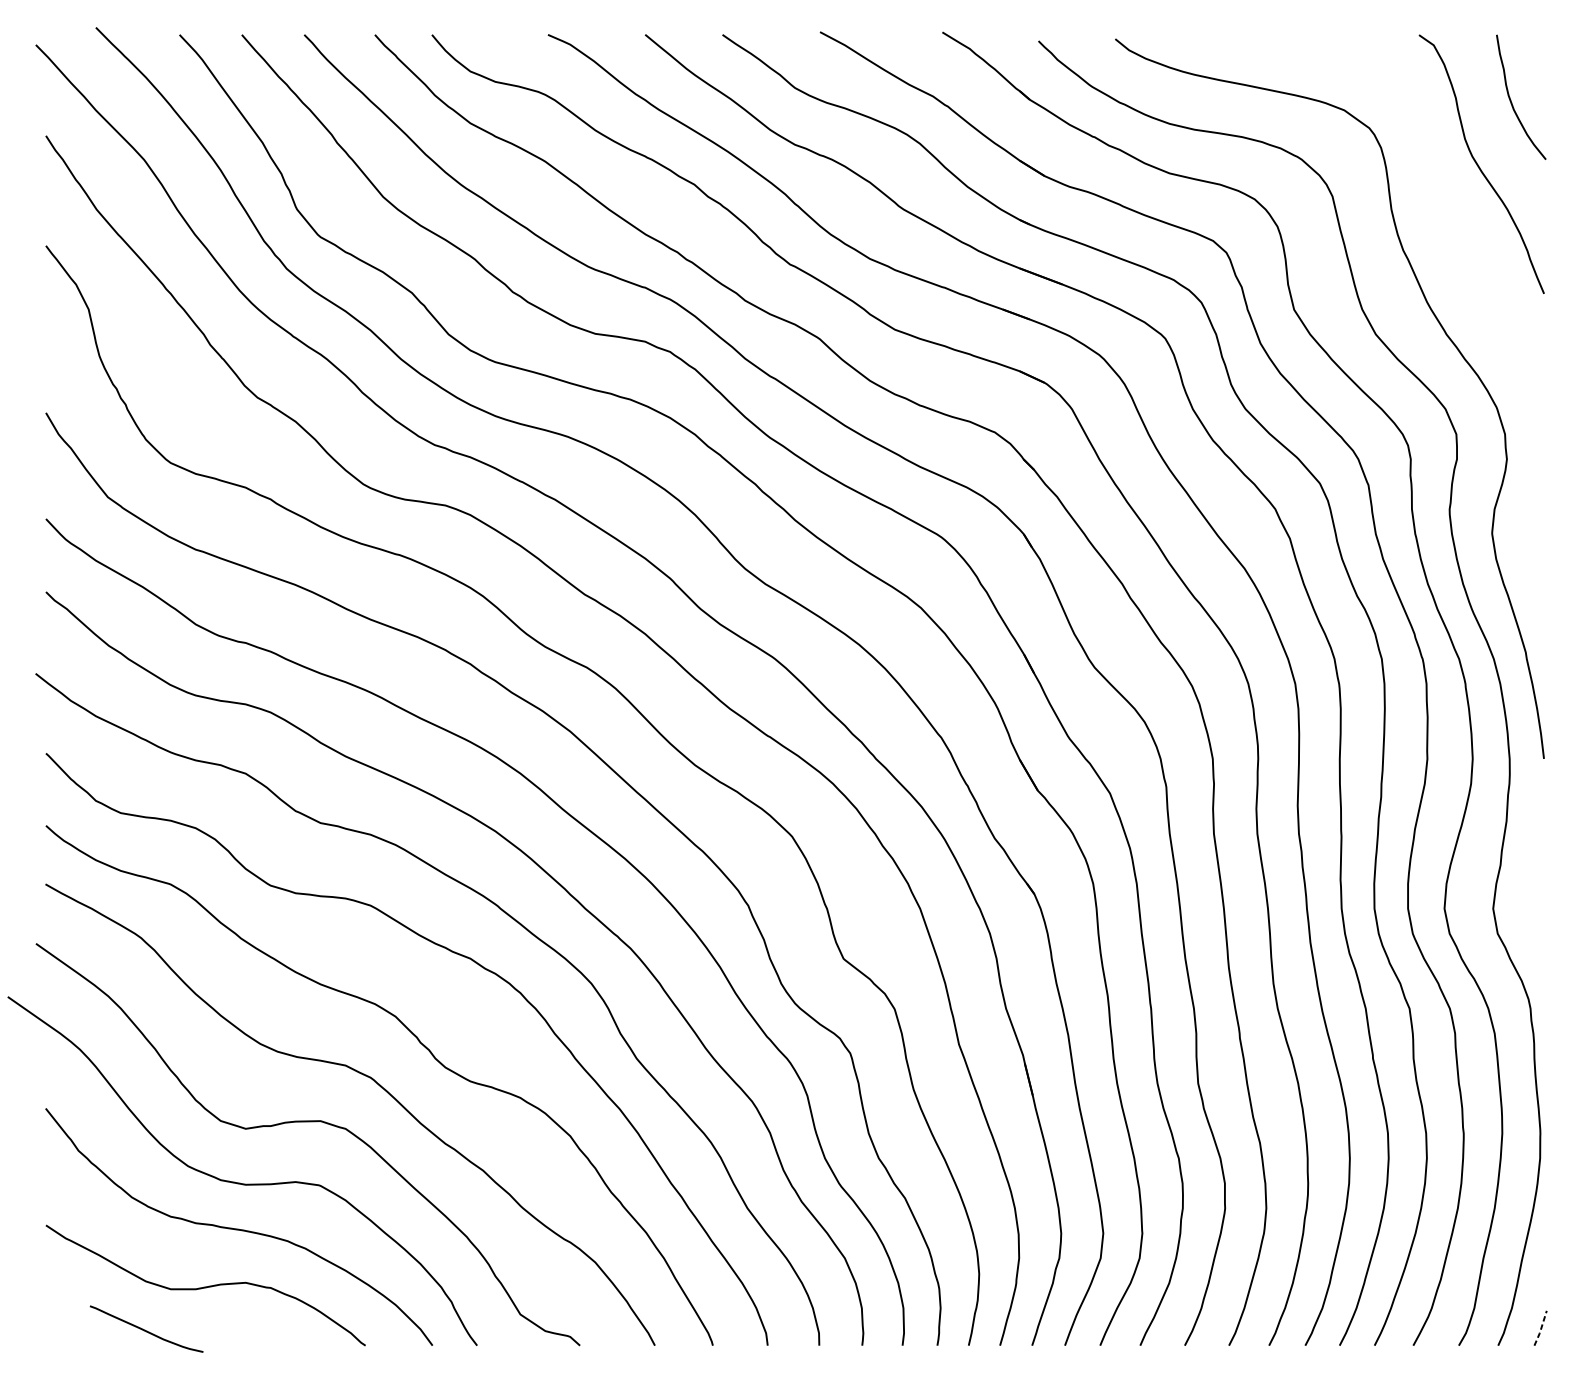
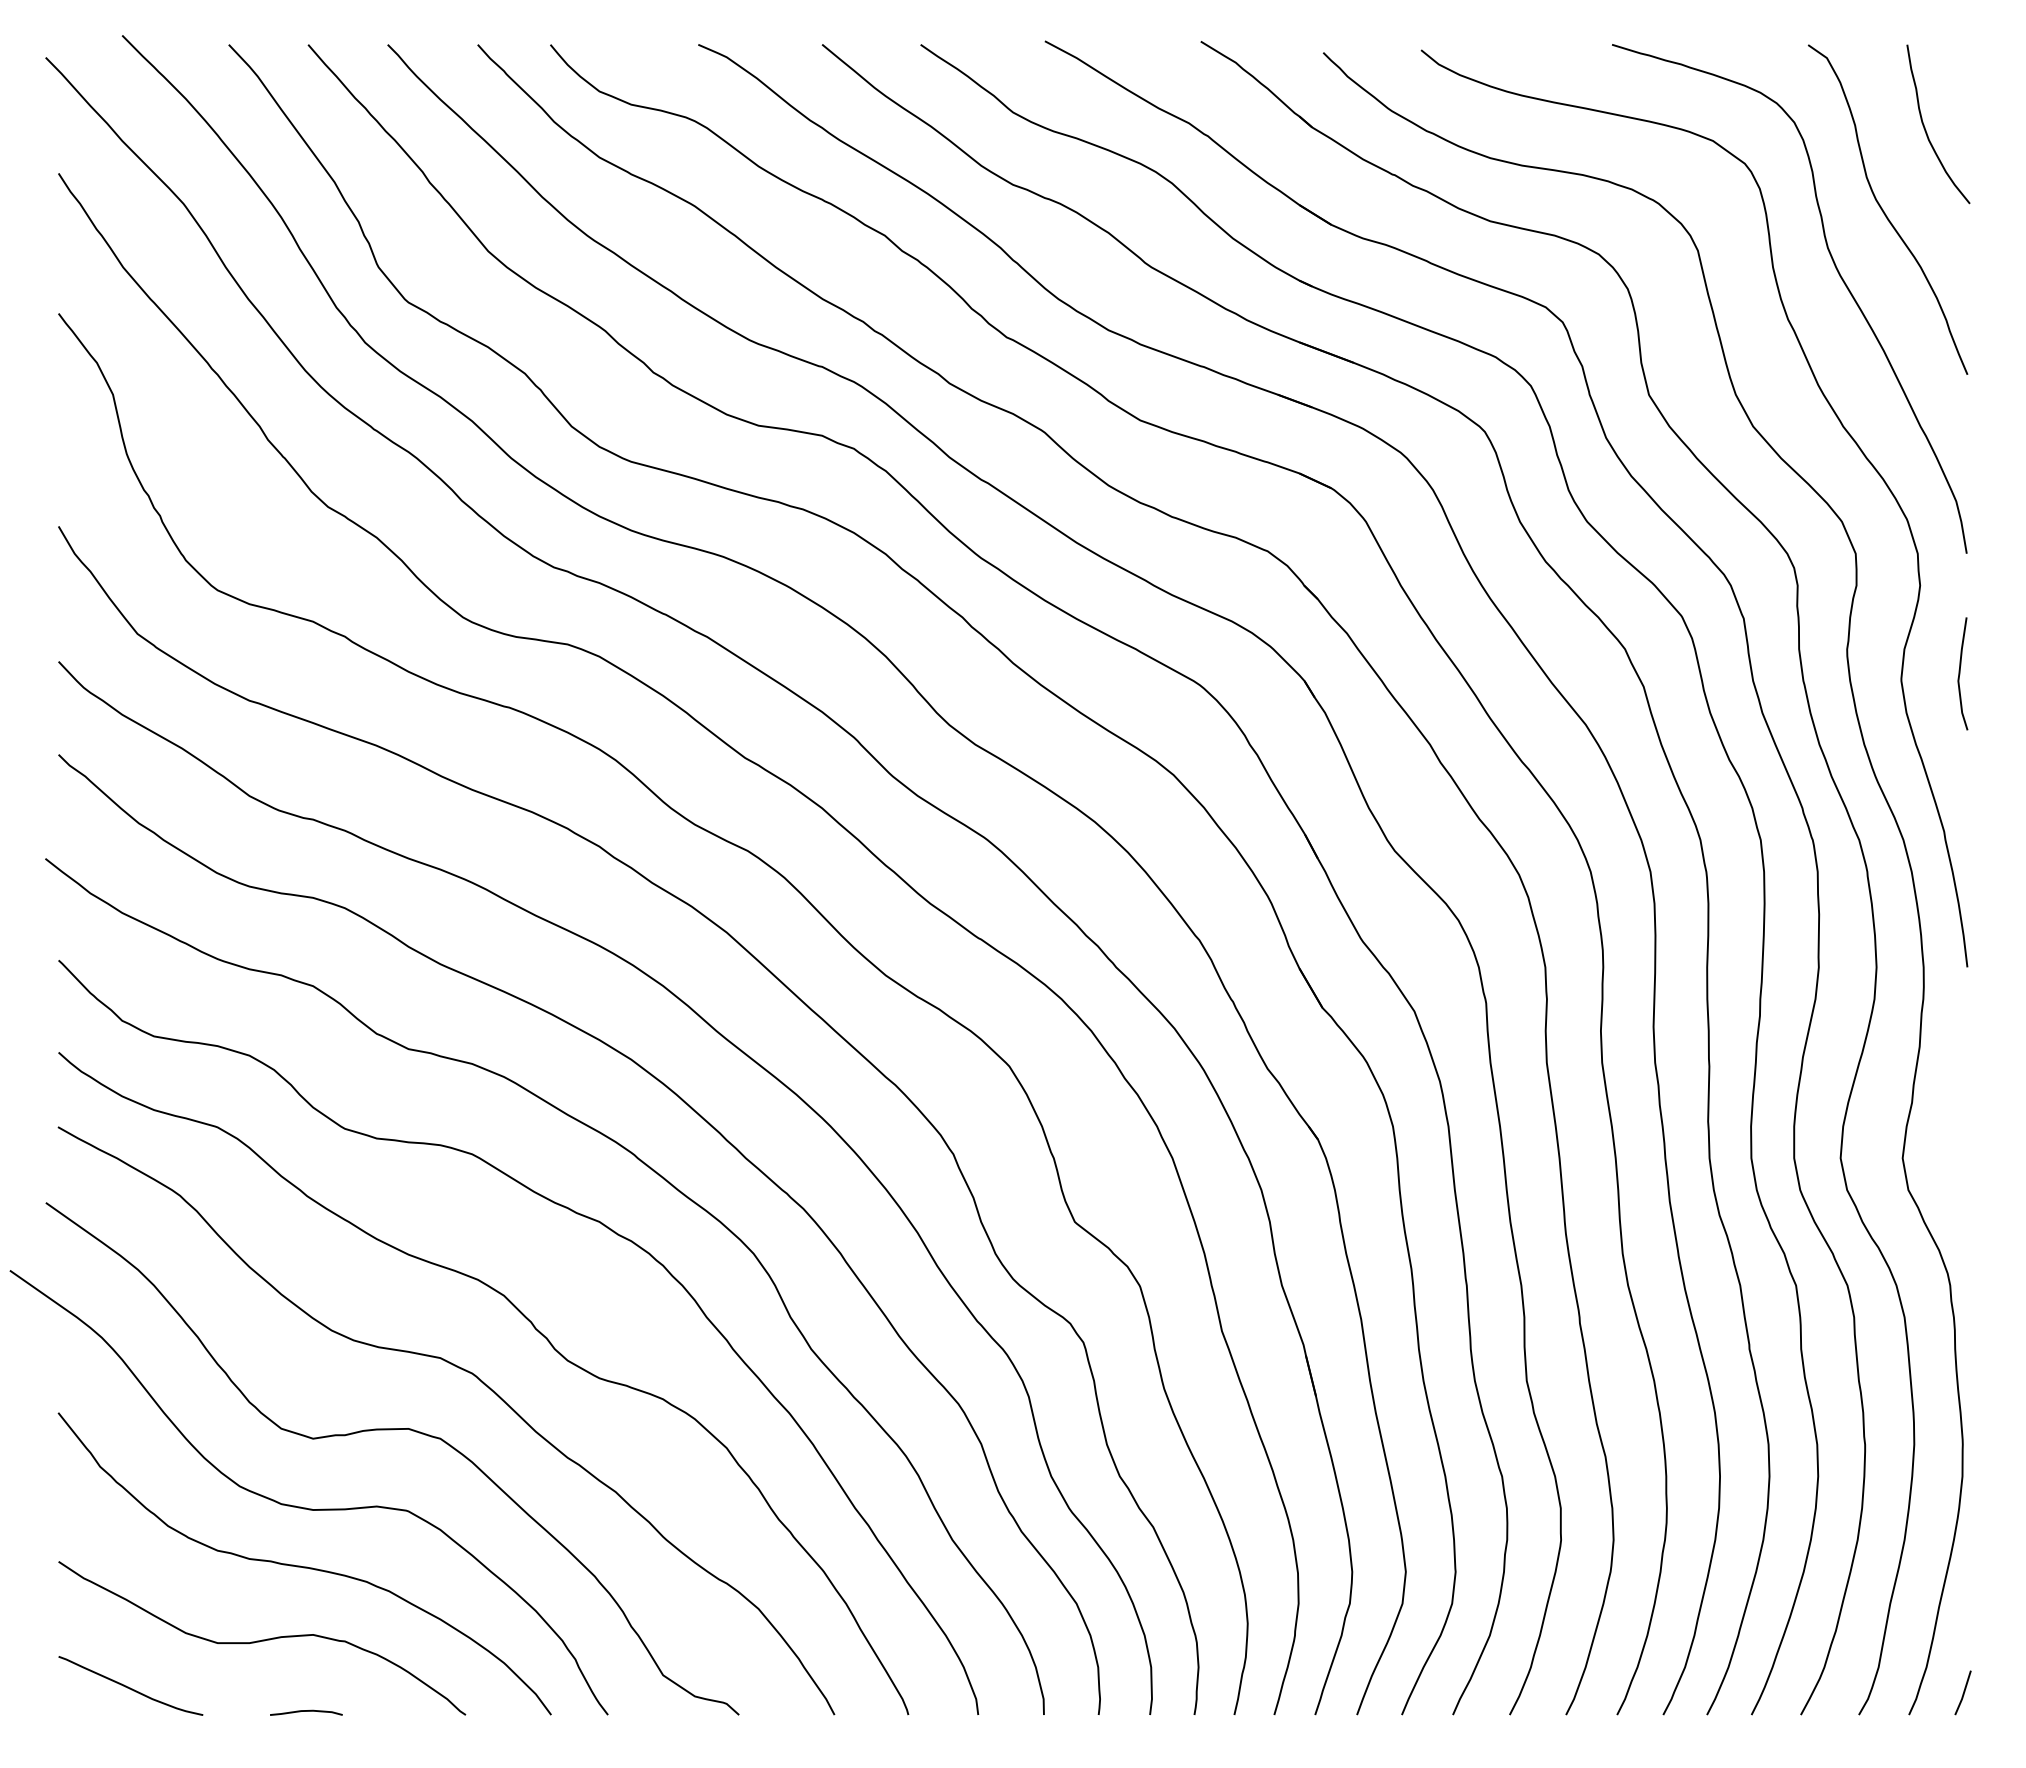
curve: (1442, 215) -> (1838, 274), added
curve: (1538, 528) -> (1960, 673), added
line: (1540, 1328) -> (1963, 1693), dashed -> solid
curve: (146, 1330) -> (130, 1687), moved
curve: (240, 1342) -> (306, 1711), added

